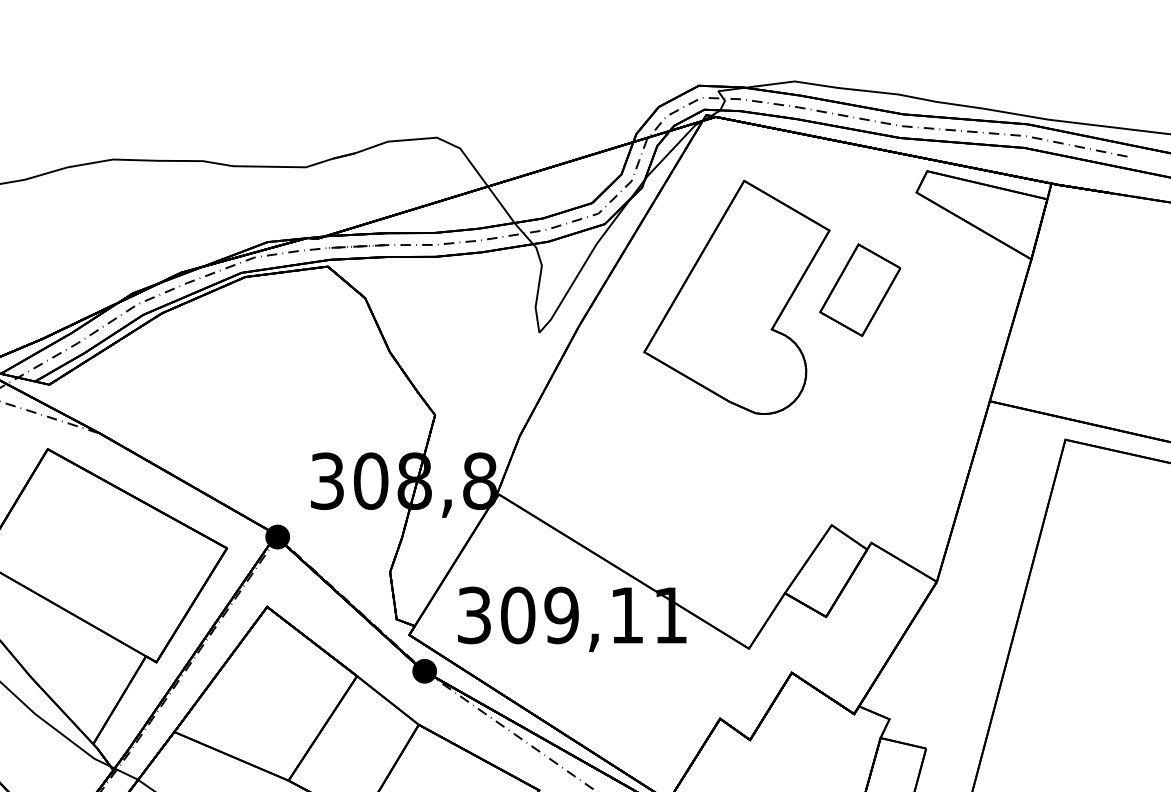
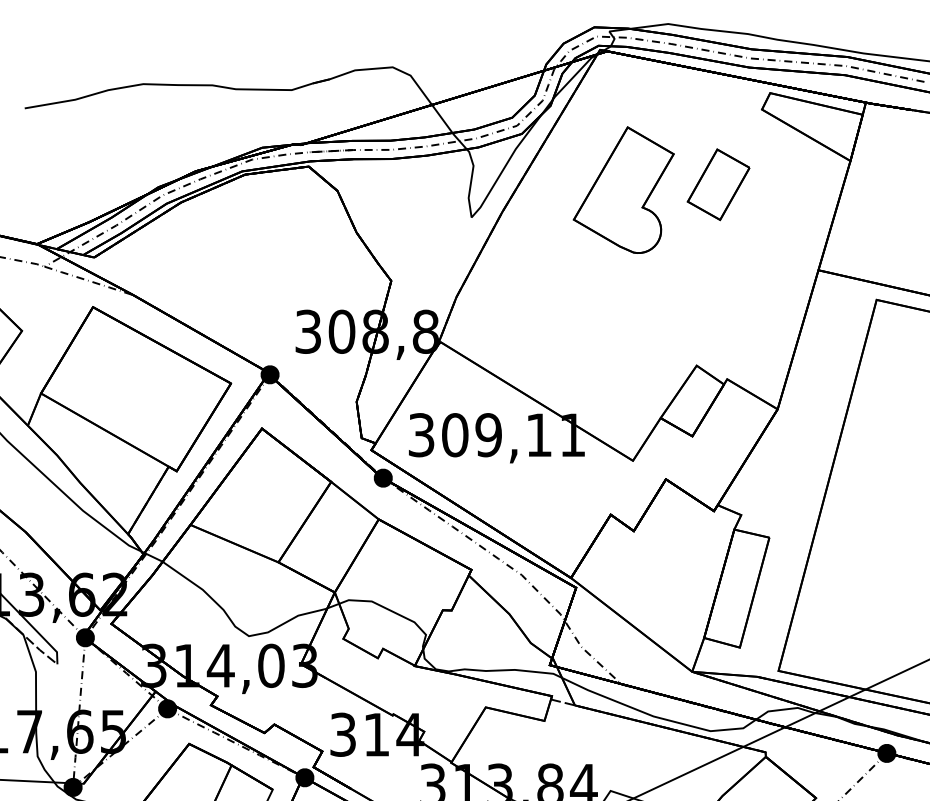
part: (736, 296) -> (623, 189), size x0.7

